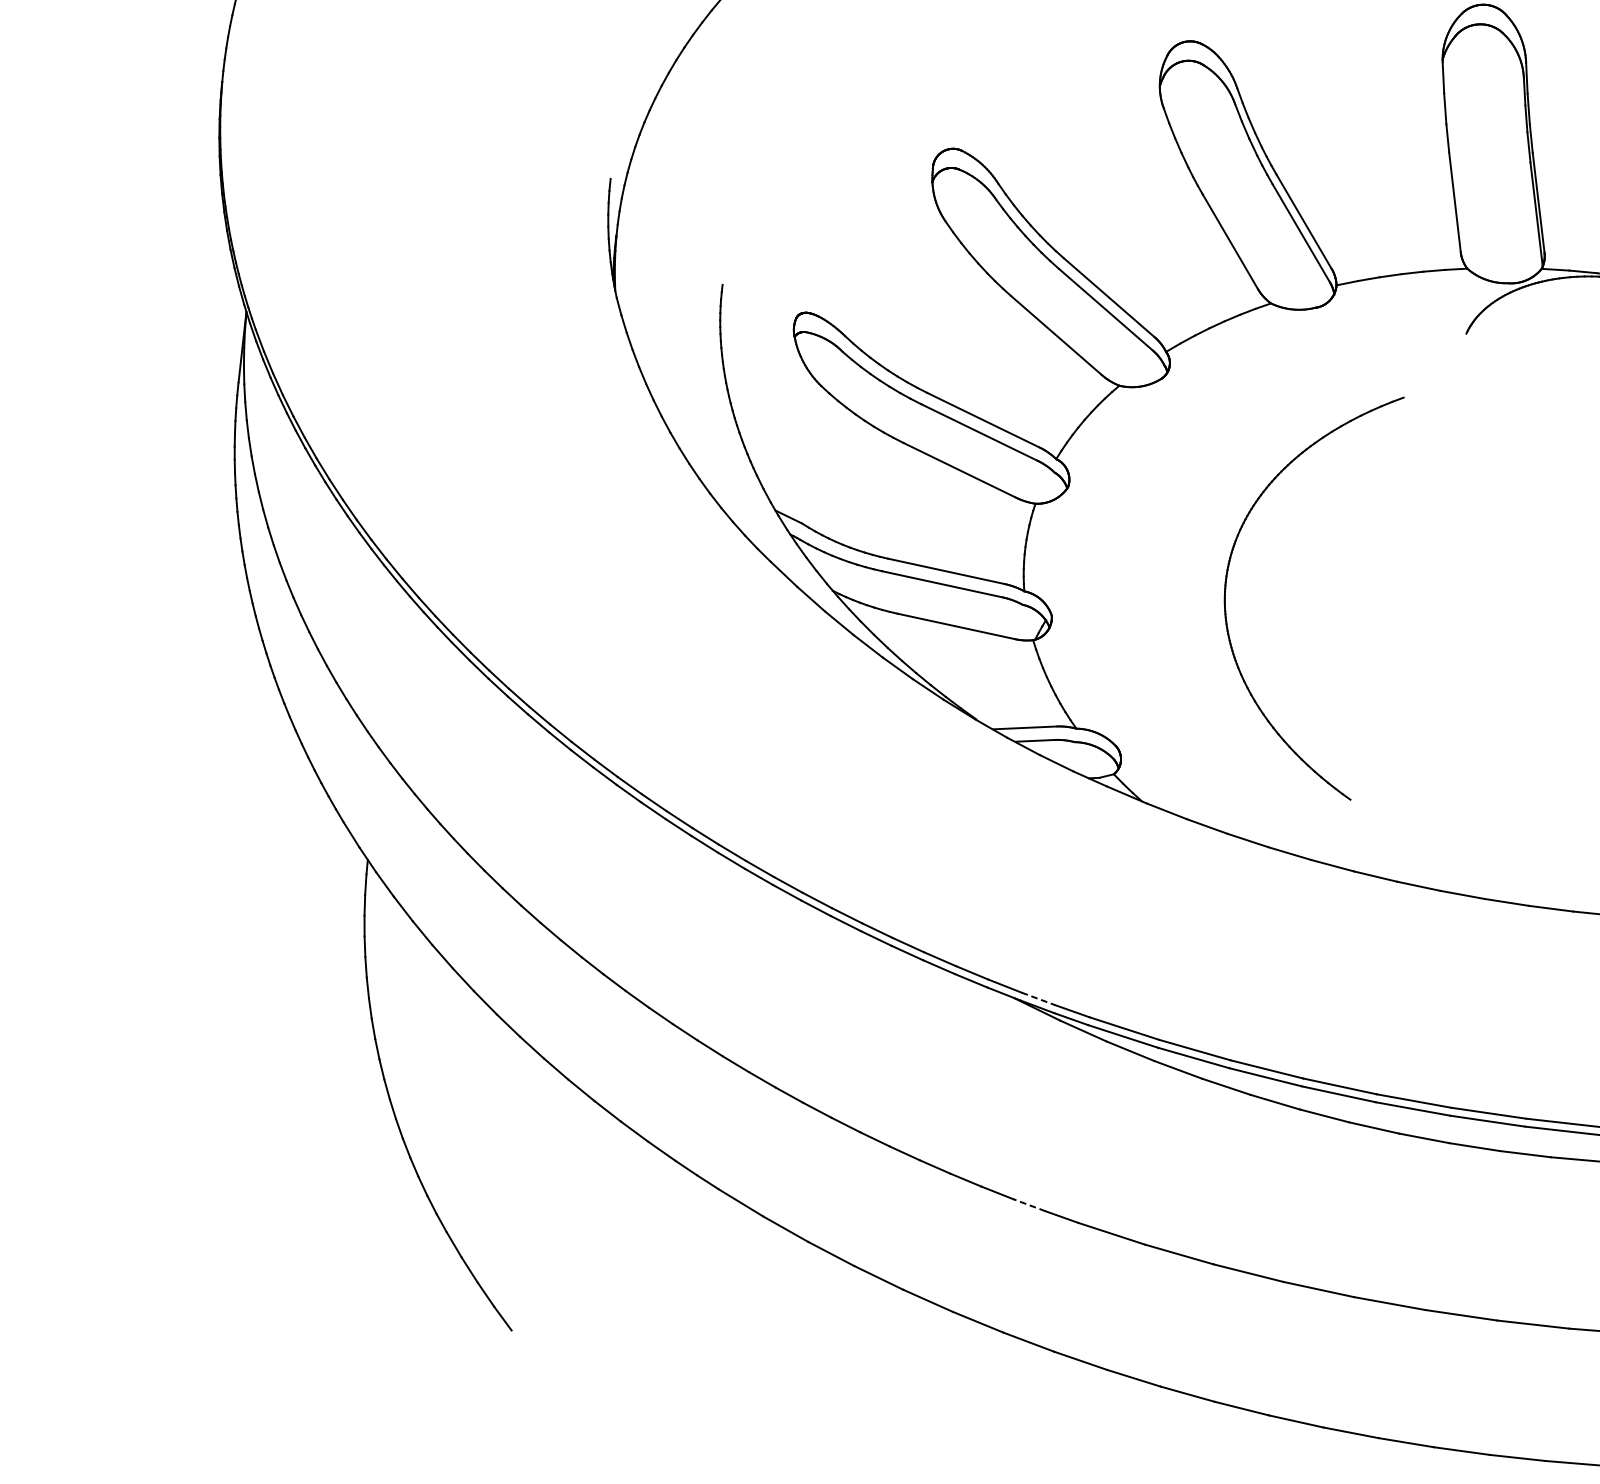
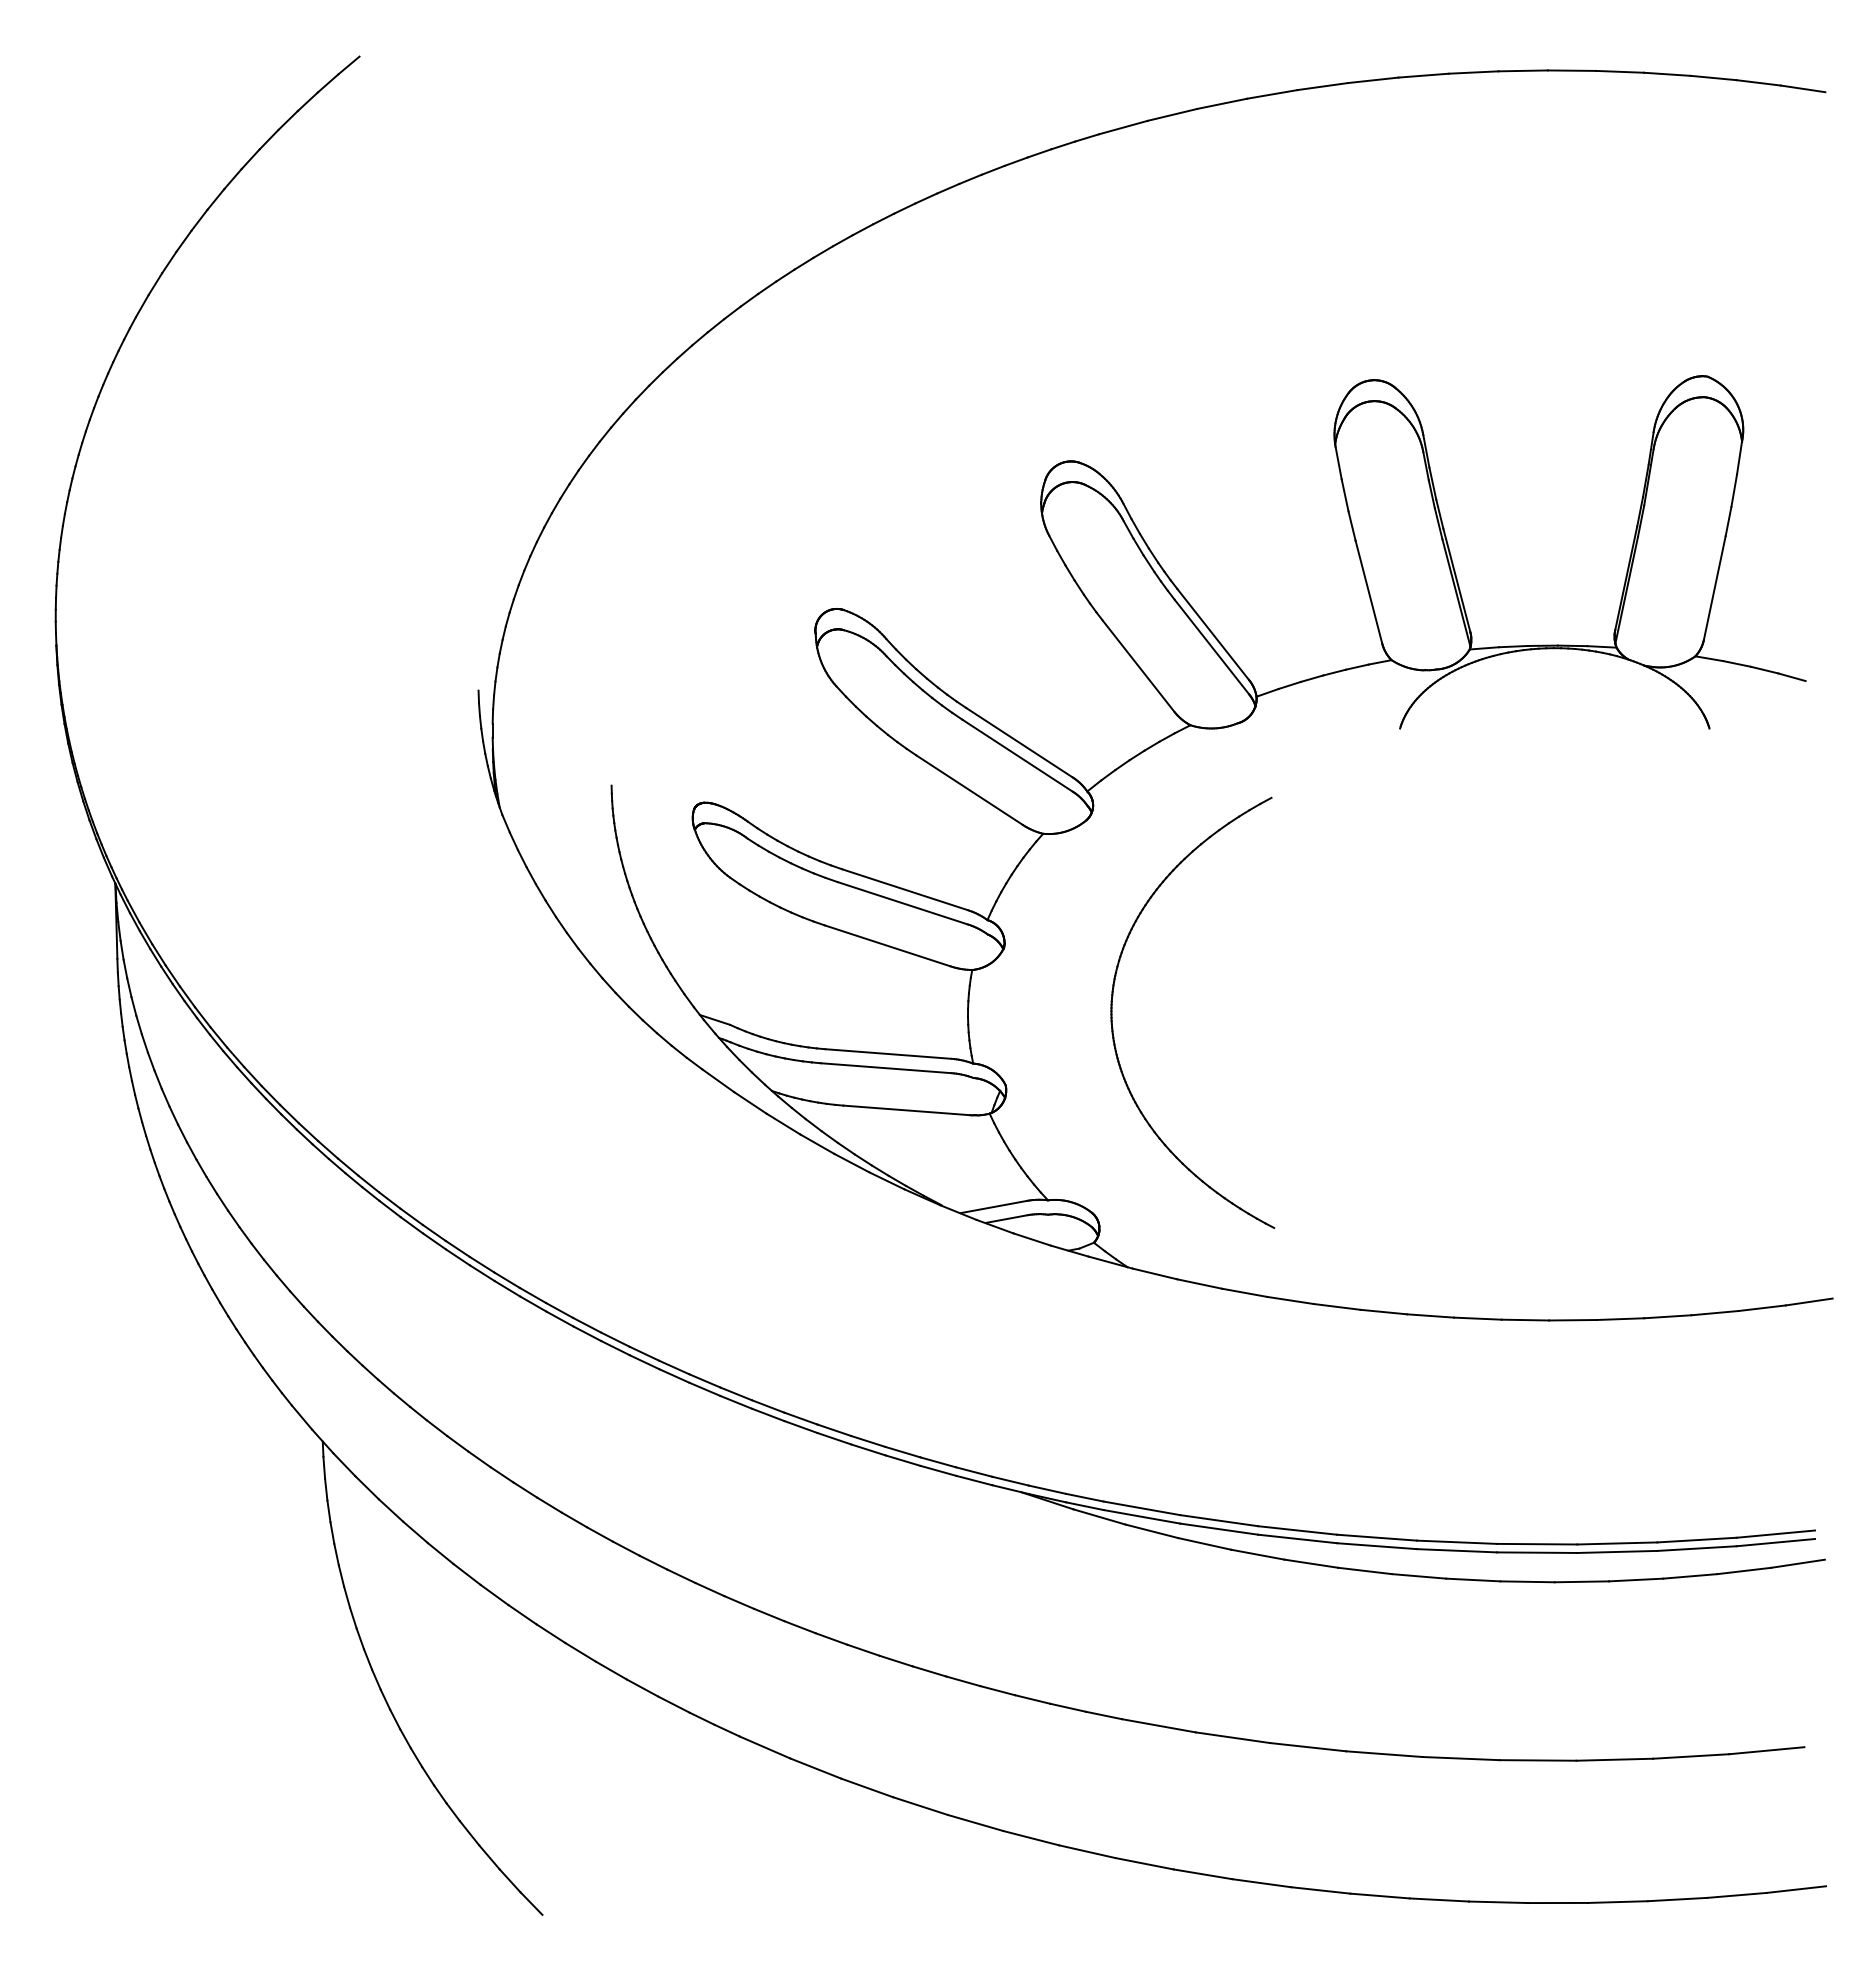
part: (1227, 577) -> (1112, 1012), moved
line: (1038, 998) -> (1047, 1489), dashed -> solid
line: (1028, 1204) -> (1067, 1707), dashed -> solid

